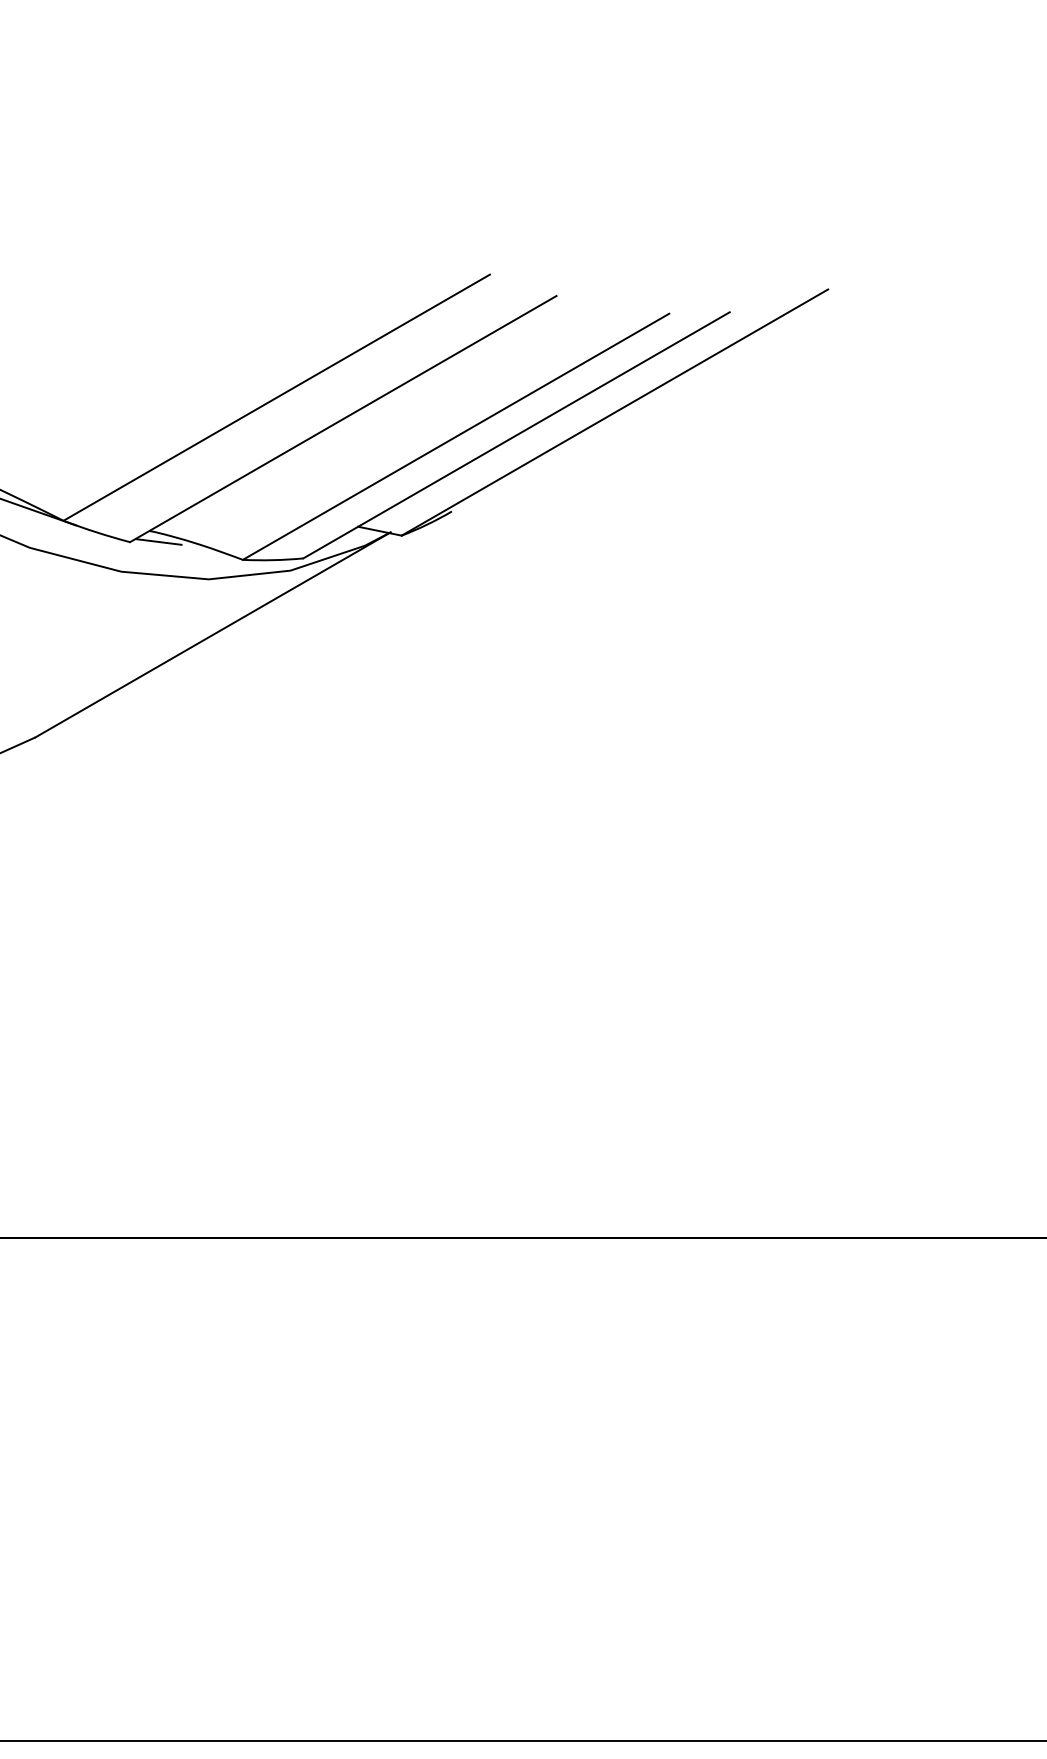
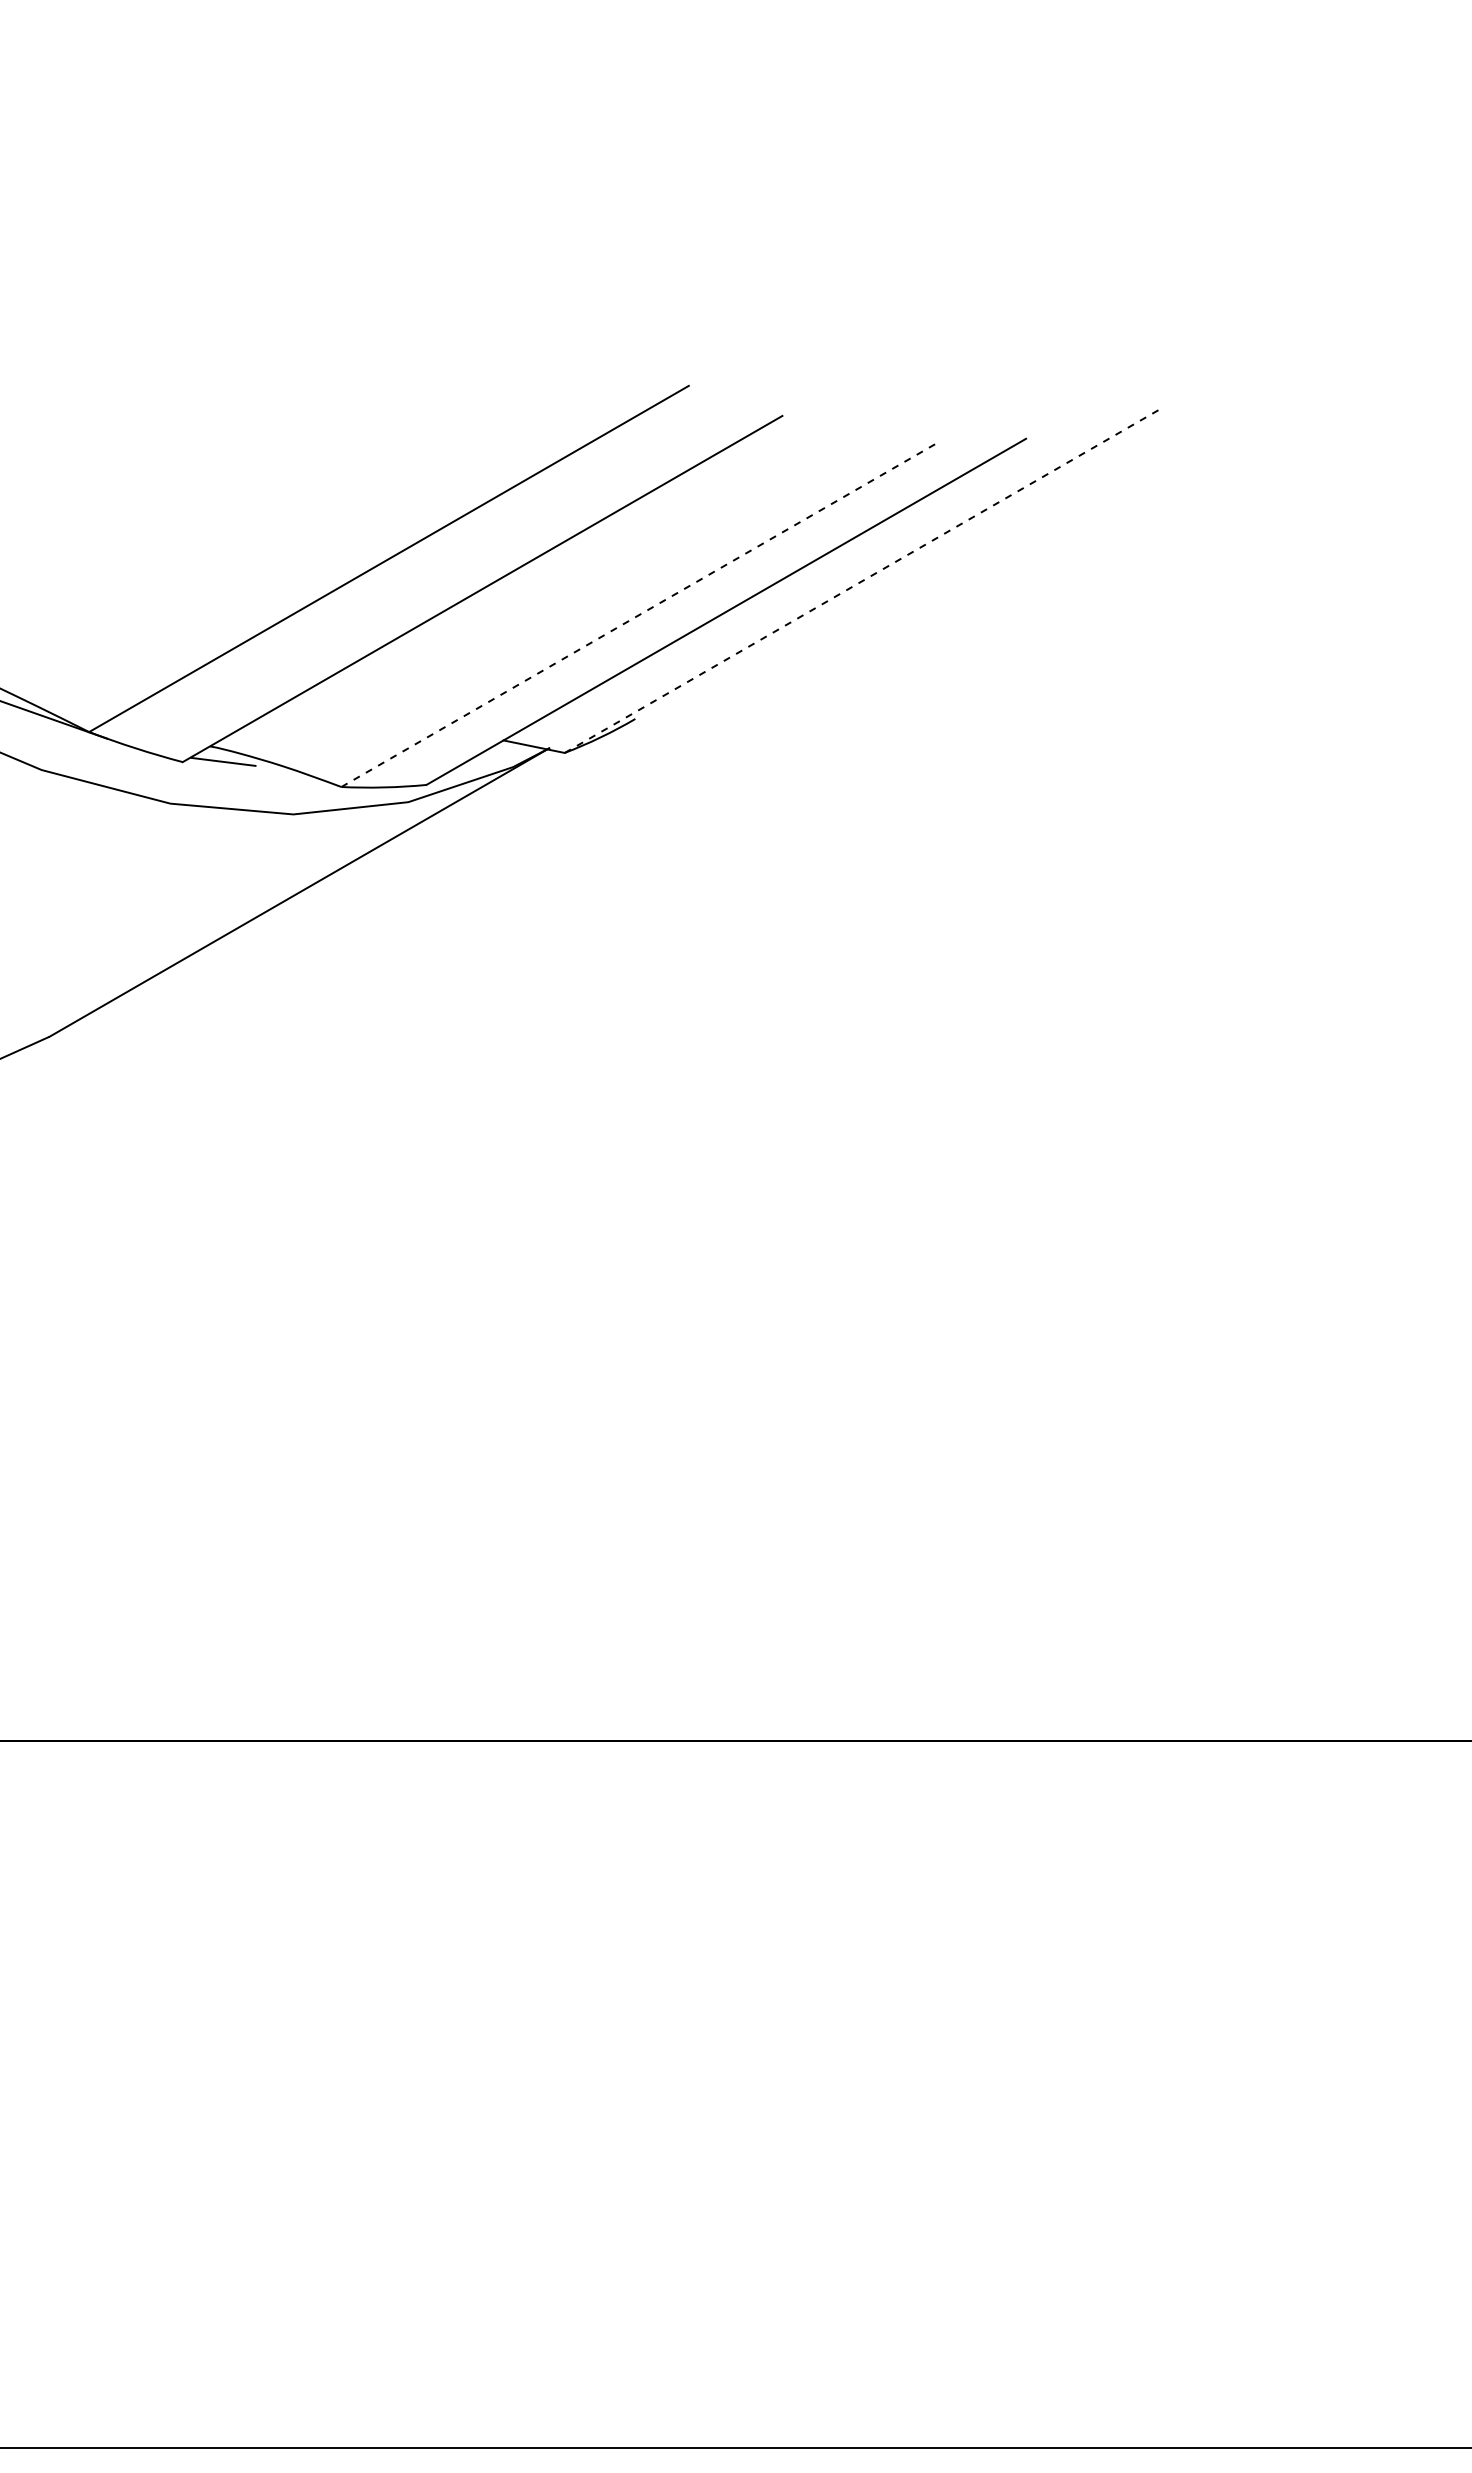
line: (614, 412) -> (864, 579), solid -> dashed
line: (456, 436) -> (641, 613), solid -> dashed

